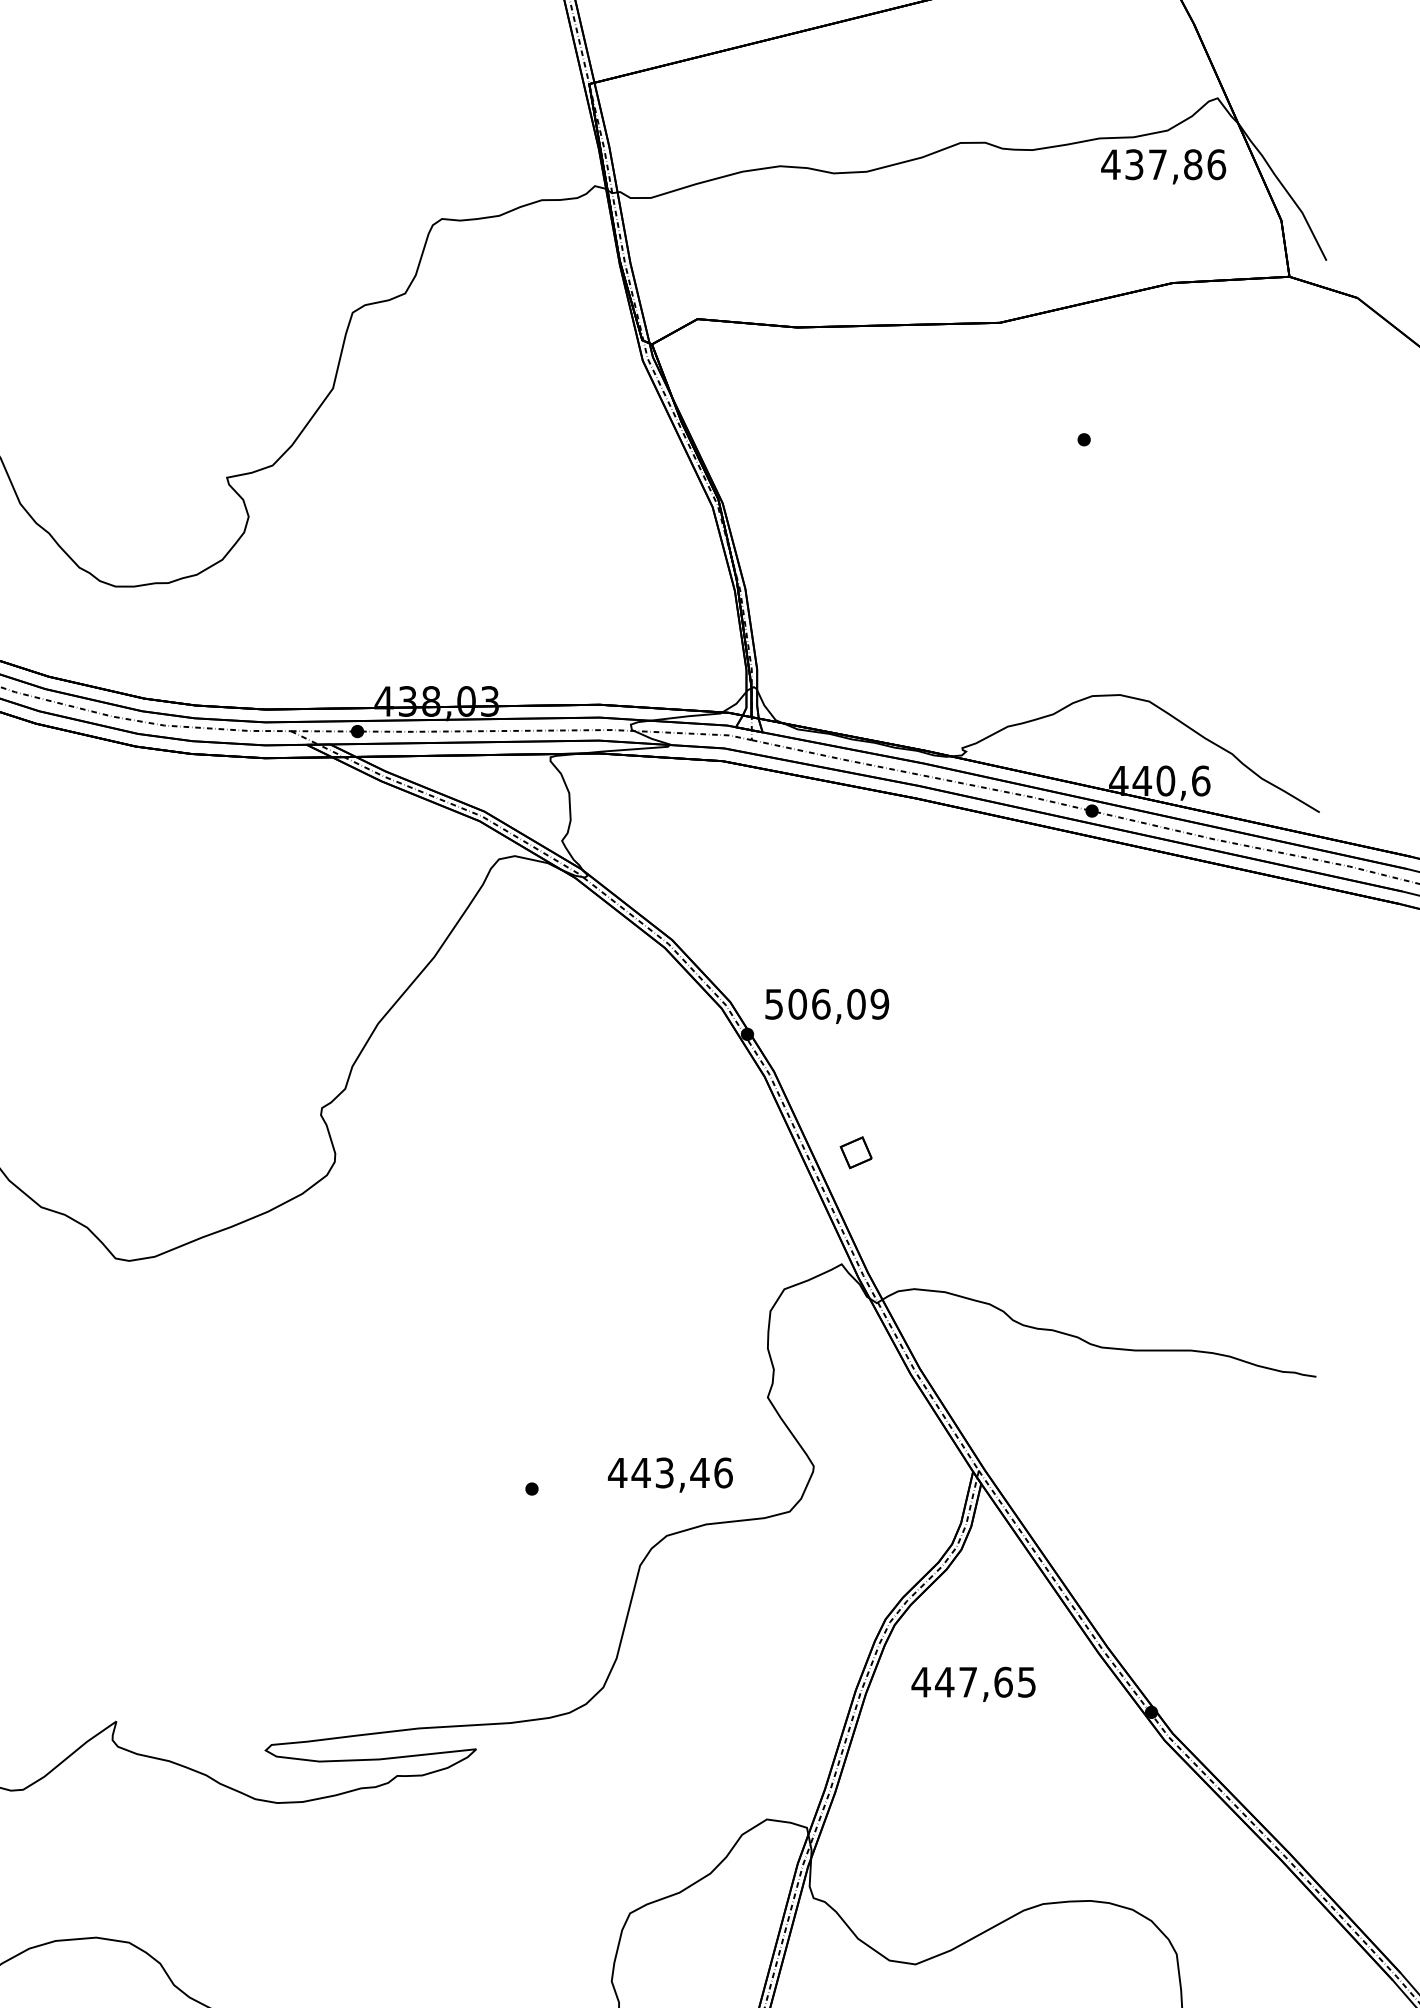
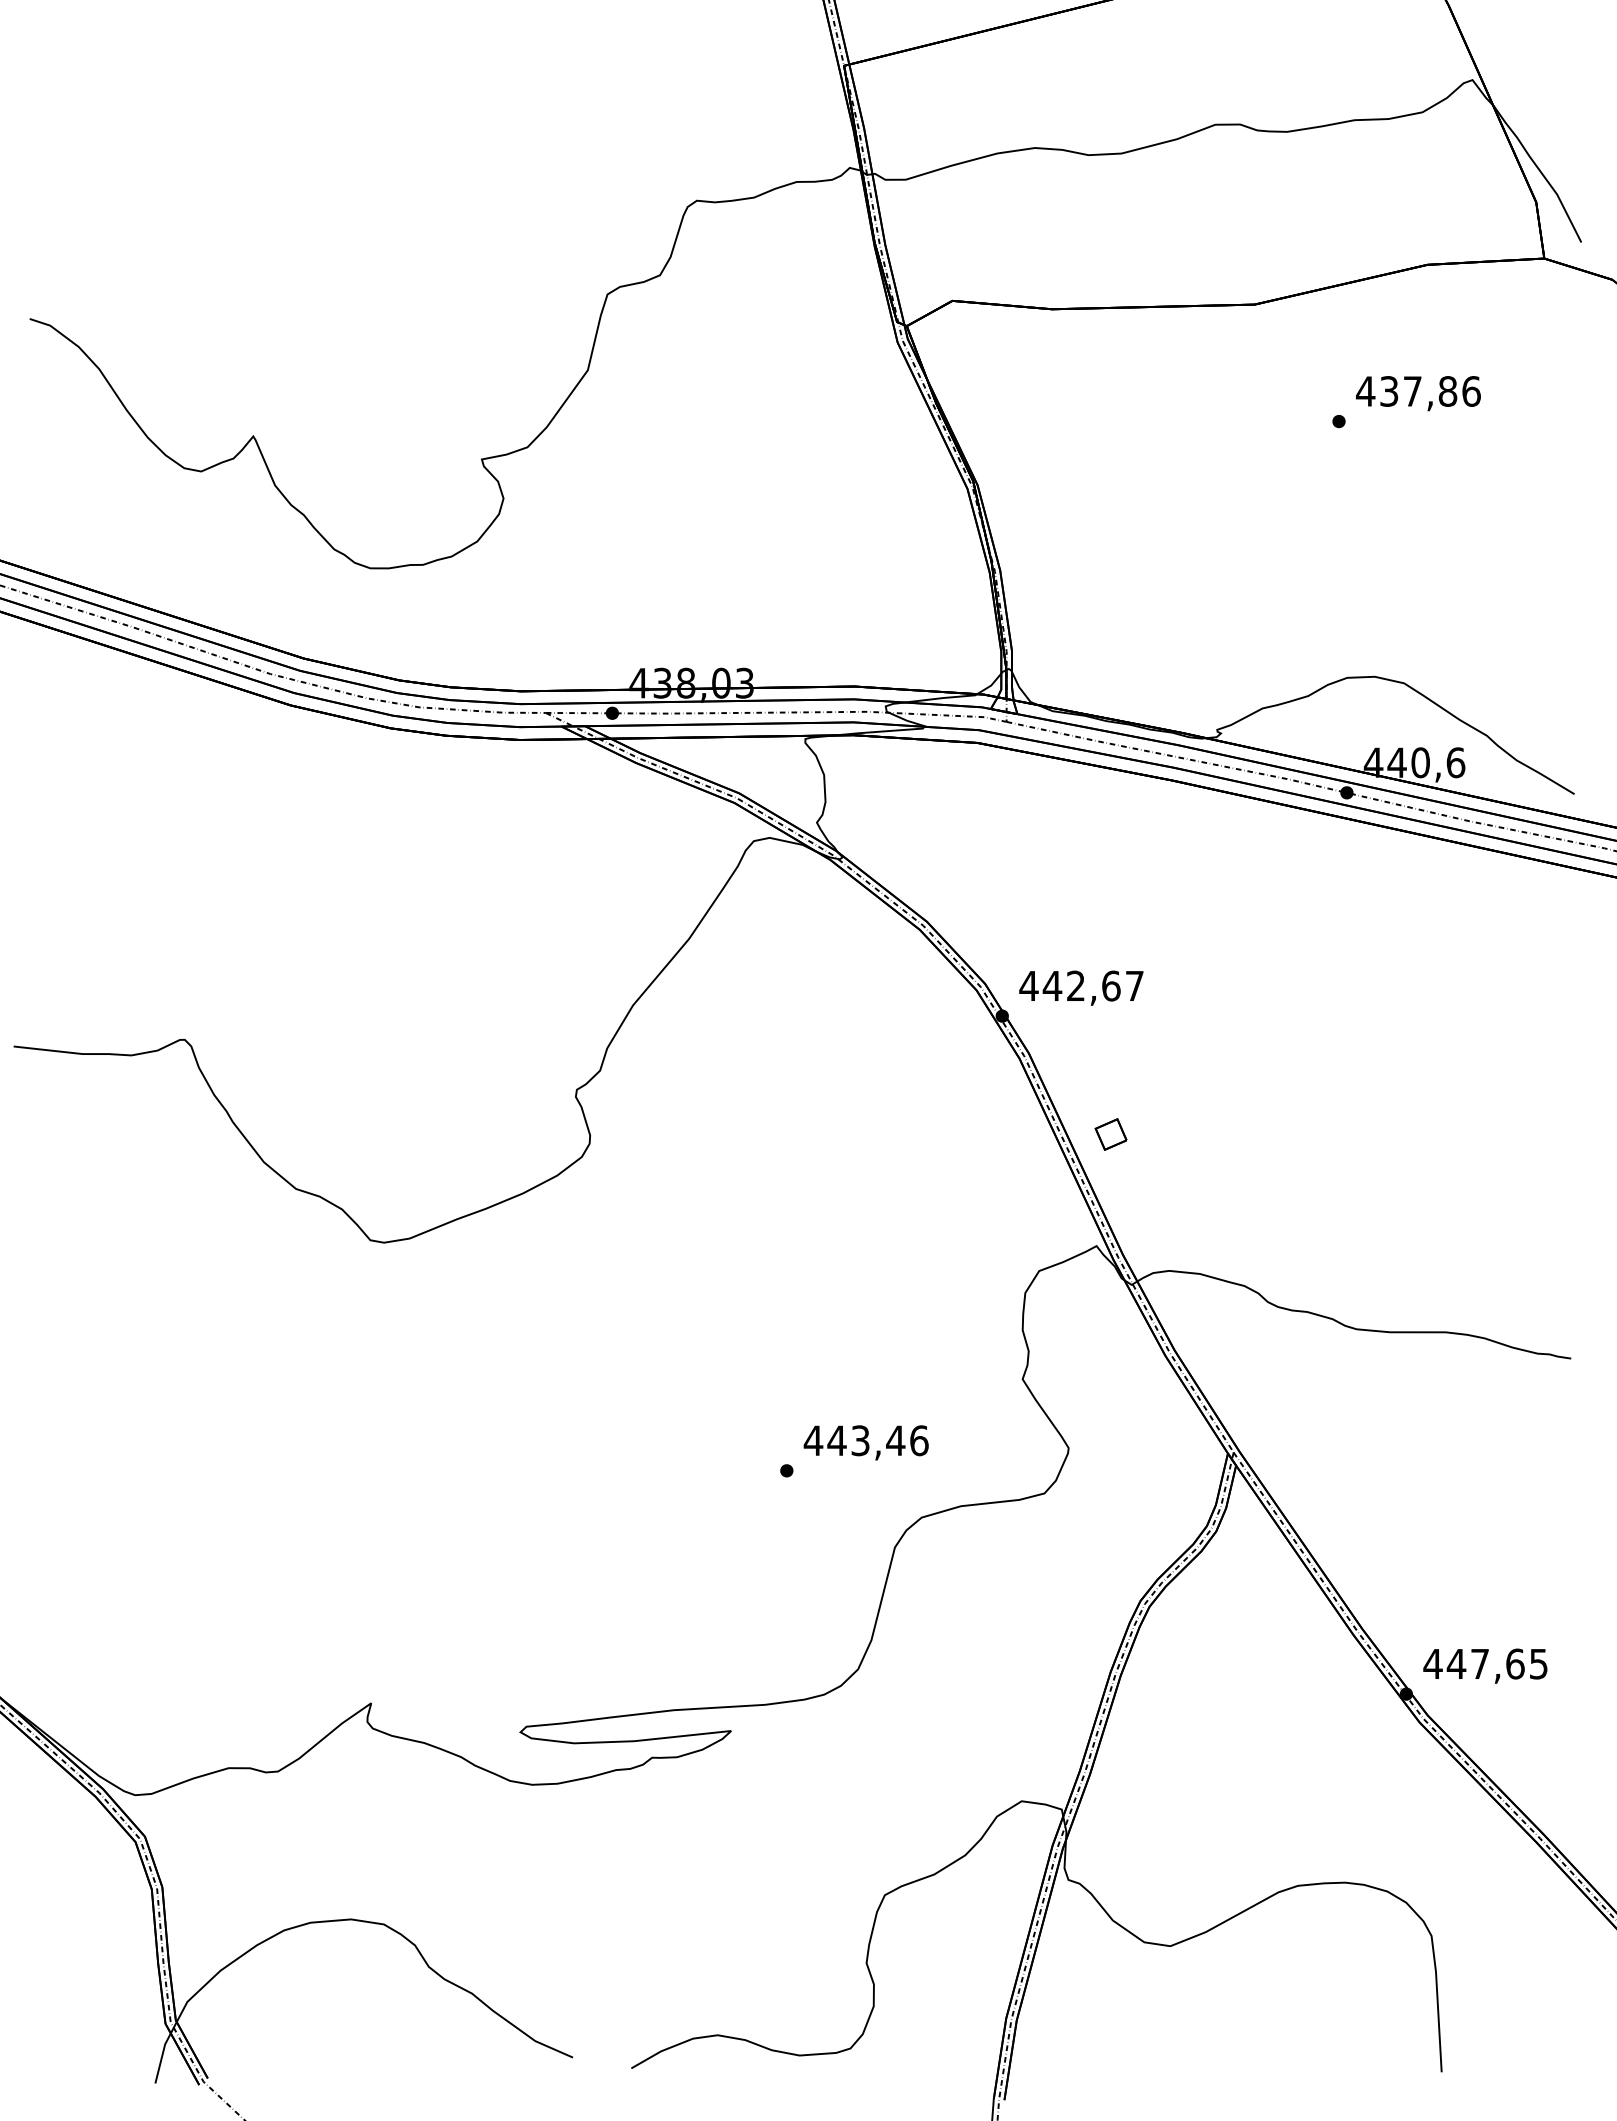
text: (1163, 166) -> (1418, 393), moved
text: (826, 1003) -> (1081, 985), 506,09 -> 442,67
text: (669, 1474) -> (865, 1442), moved
text: (973, 1683) -> (1485, 1665), moved

